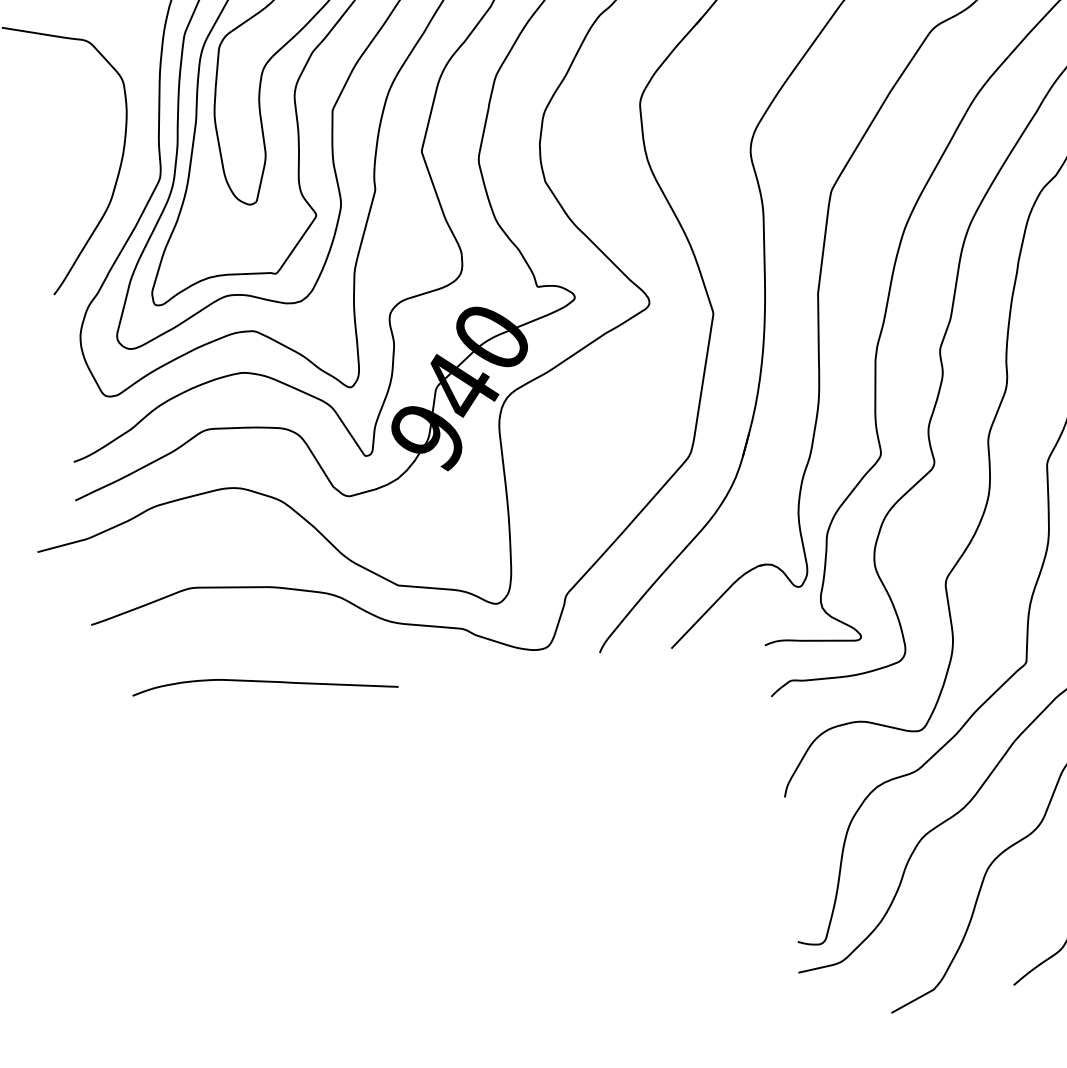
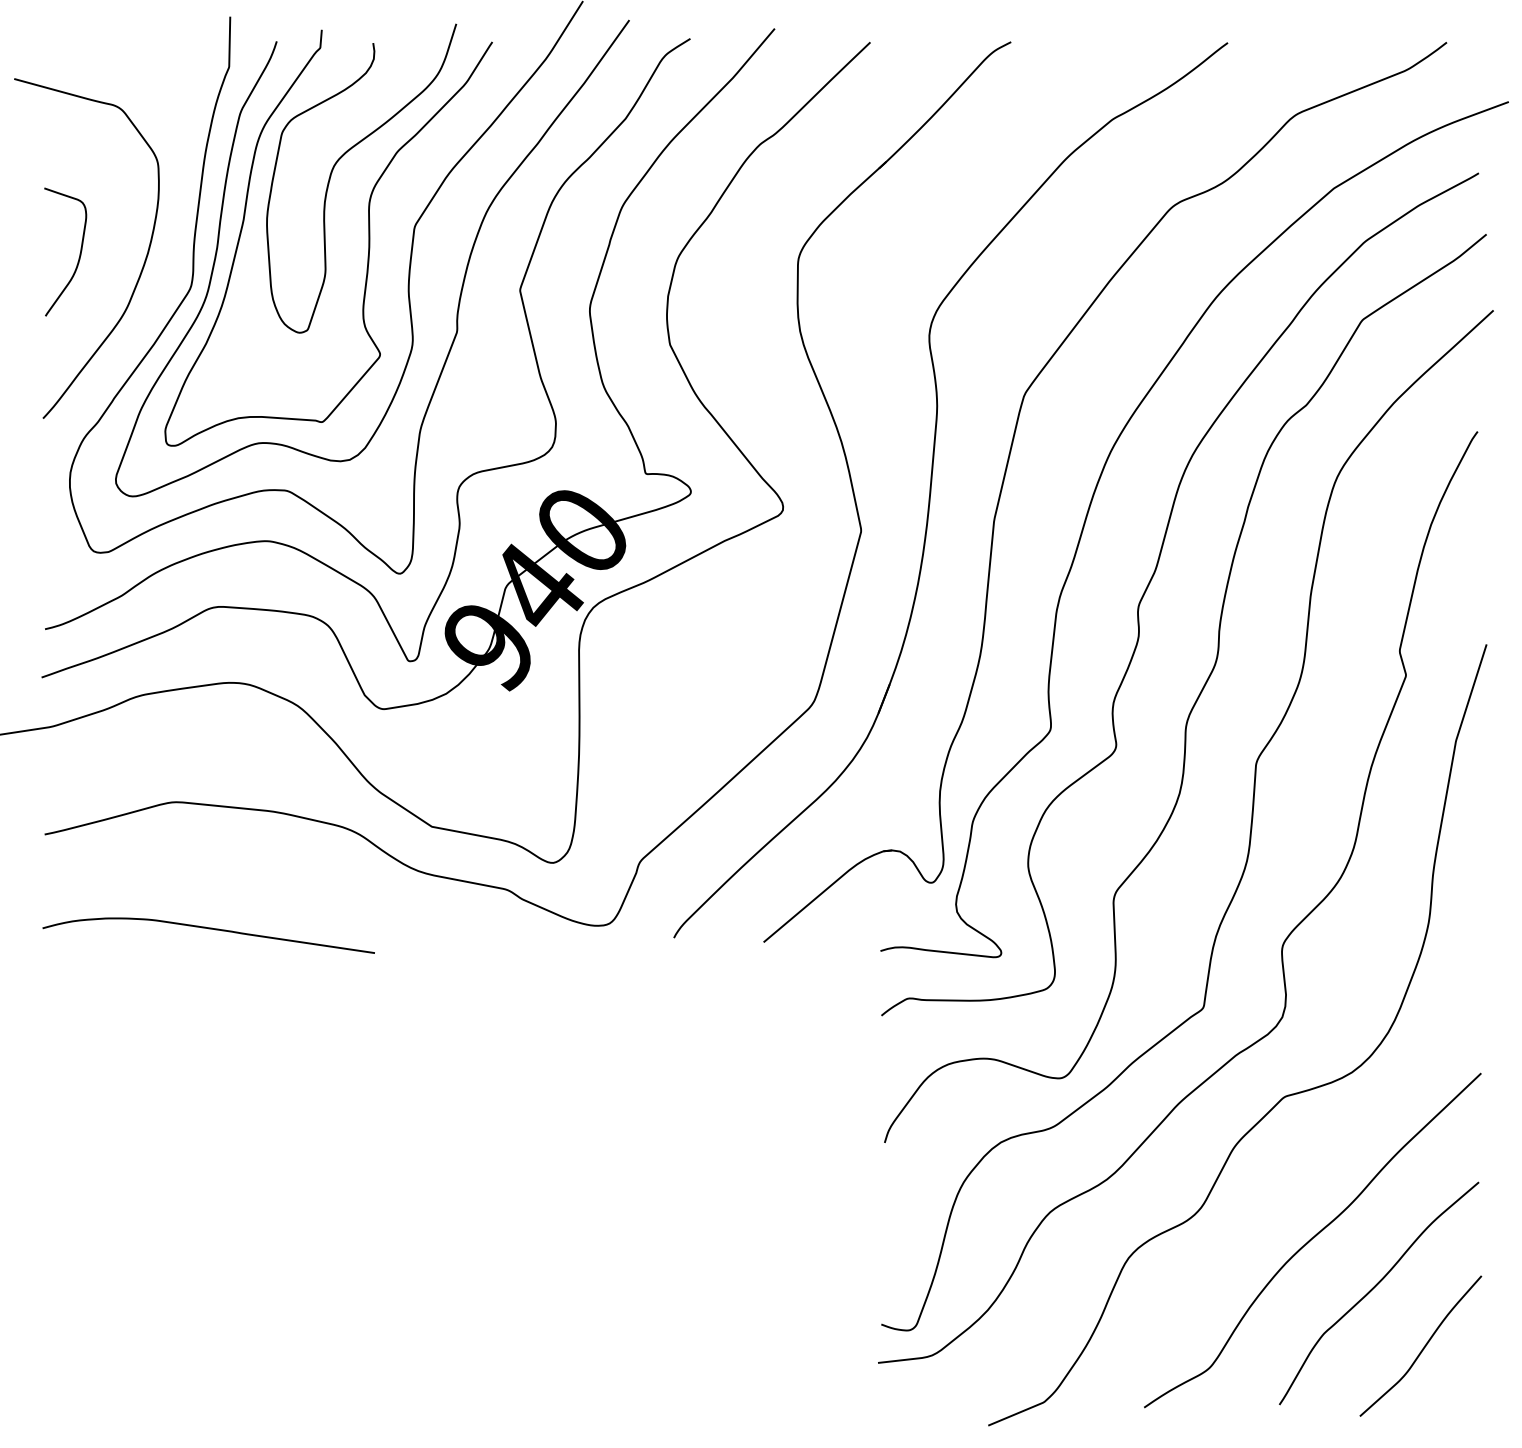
curve: (68, 160) -> (79, 253), added
curve: (264, 682) -> (208, 929), moved

